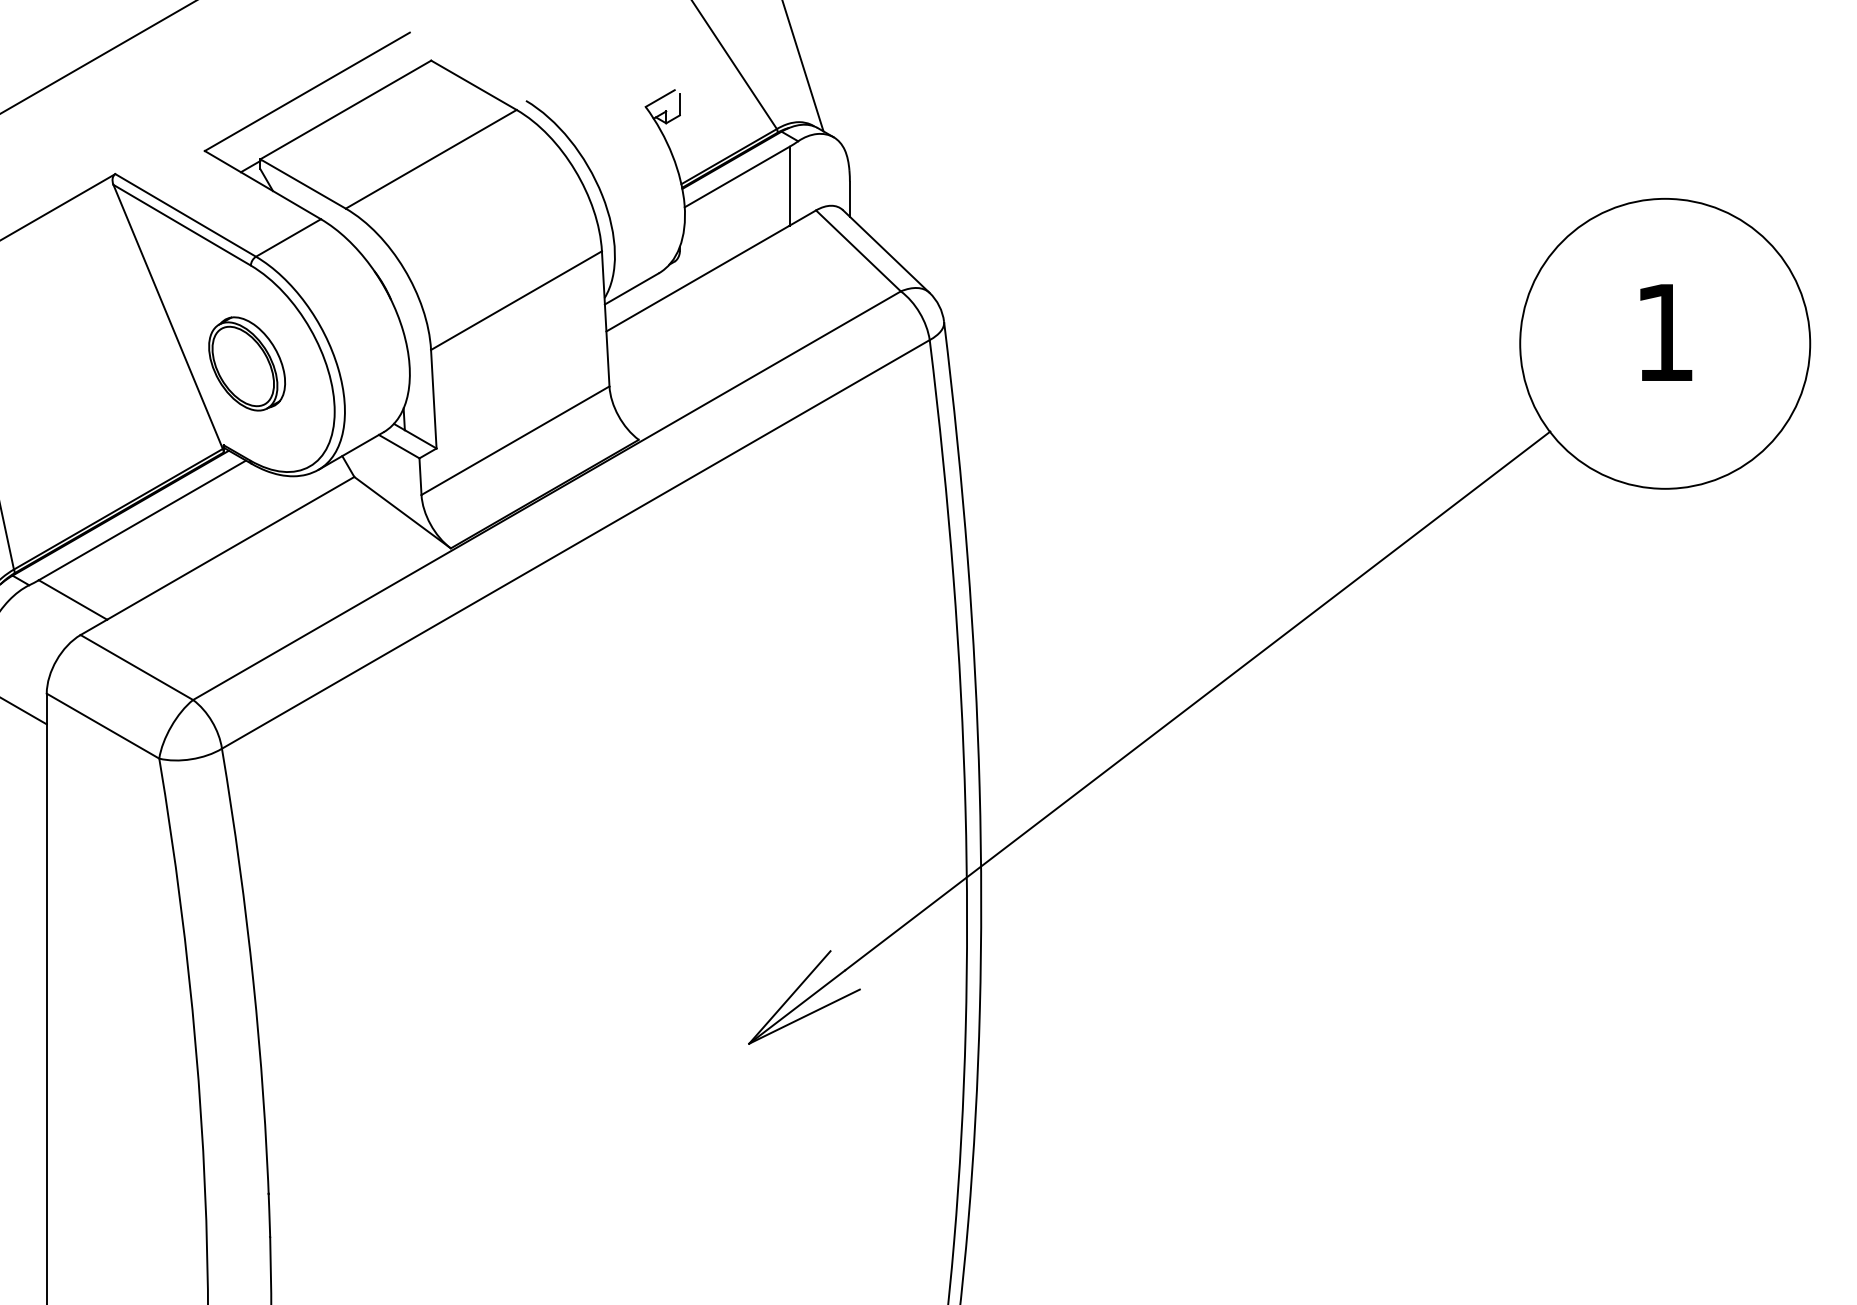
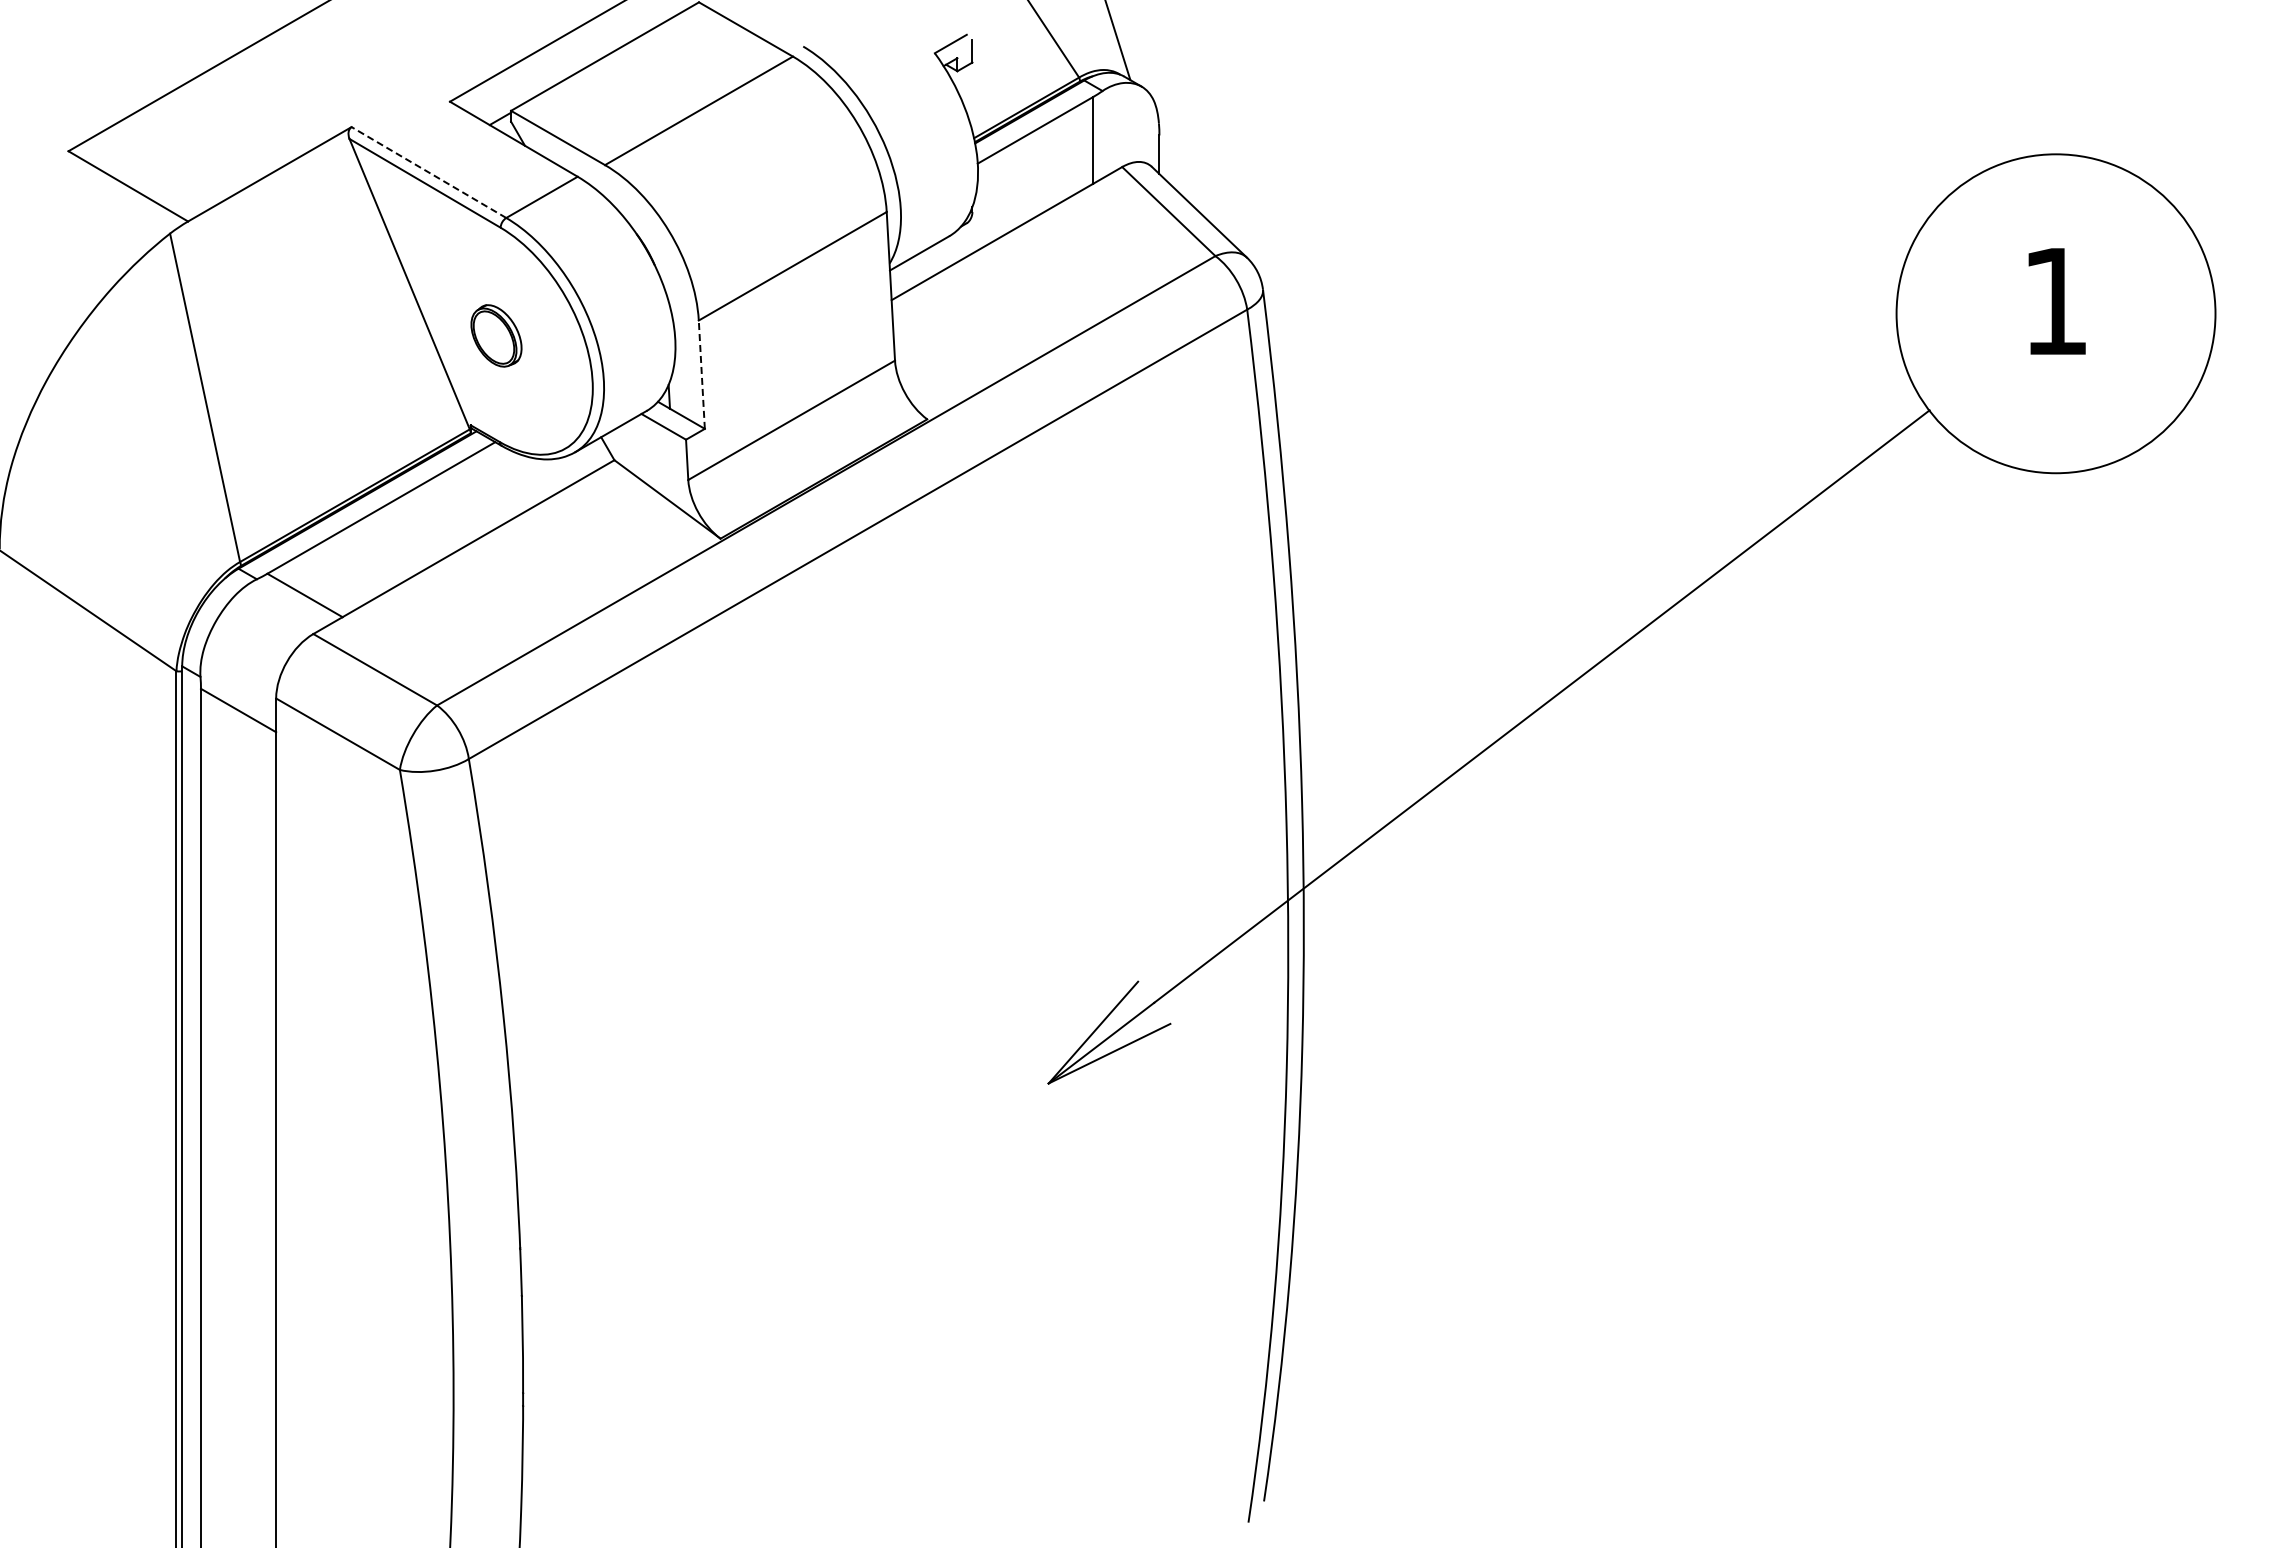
line: (185, 215) -> (428, 172), solid -> dashed
part: (247, 363) -> (496, 335), size x0.6
line: (433, 399) -> (701, 374), solid -> dashed

